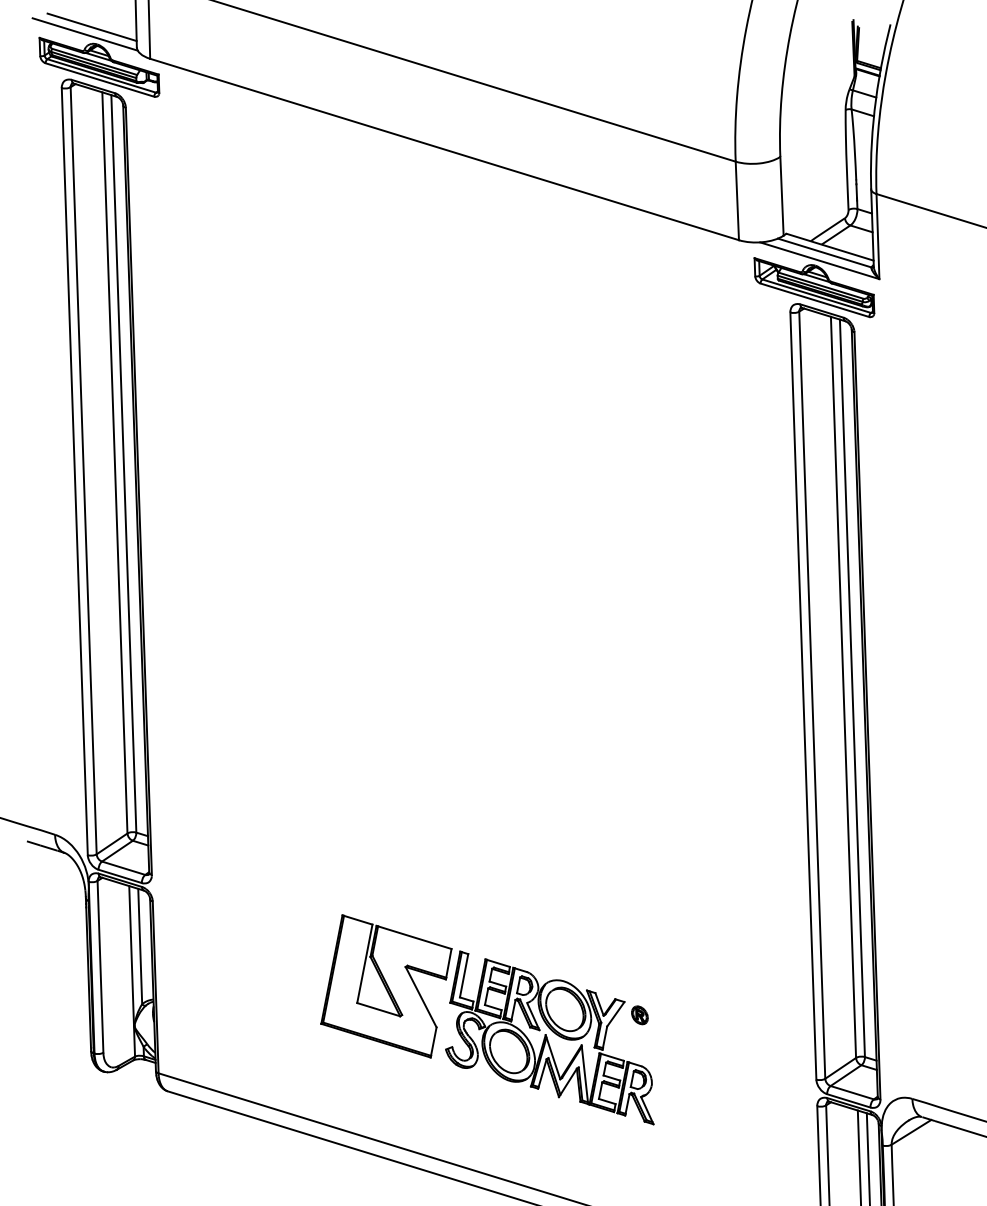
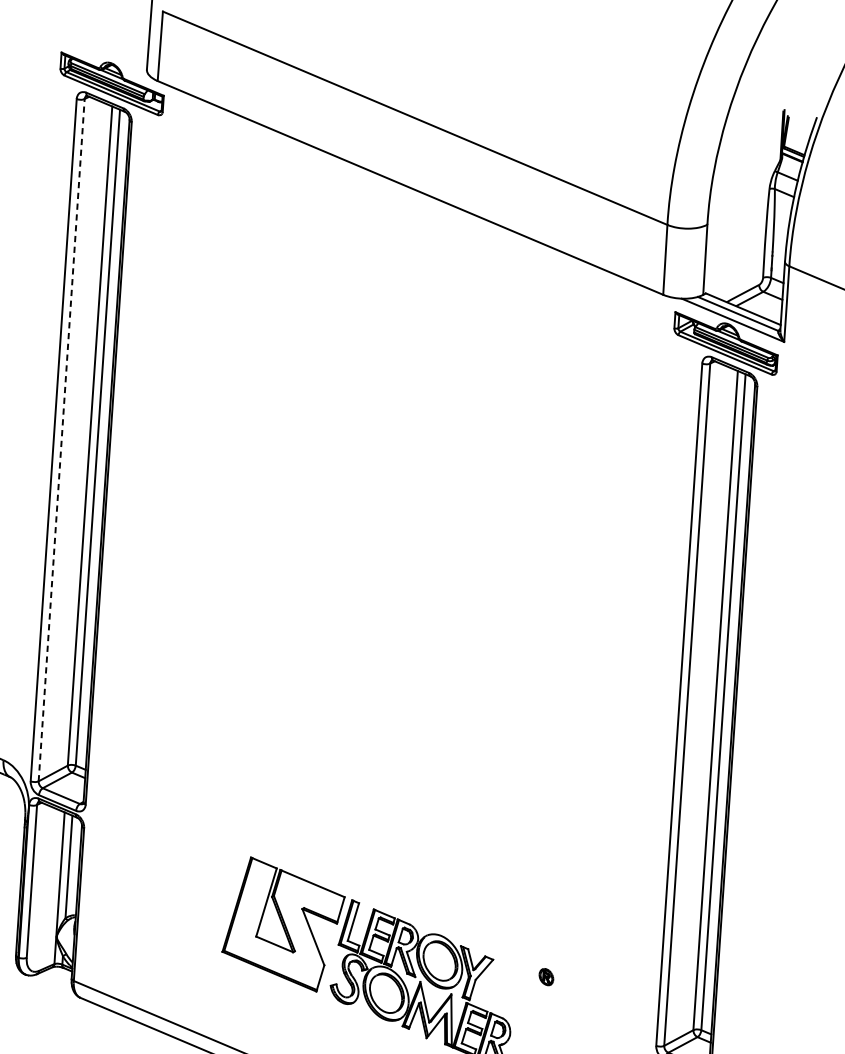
line: (91, 27) -> (108, 48), removed
line: (84, 34) -> (101, 53), removed
line: (83, 470) -> (61, 439), solid -> dashed
part: (639, 1015) -> (546, 977), moved

